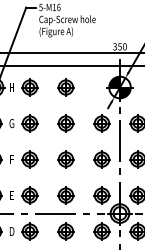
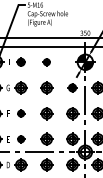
part: (29, 87) -> (20, 62), size x0.7
part: (65, 87) -> (46, 62), size x0.6
part: (101, 123) -> (72, 87), size x0.7
part: (29, 159) -> (20, 113), size x0.6
part: (29, 195) -> (20, 139), size x0.6

